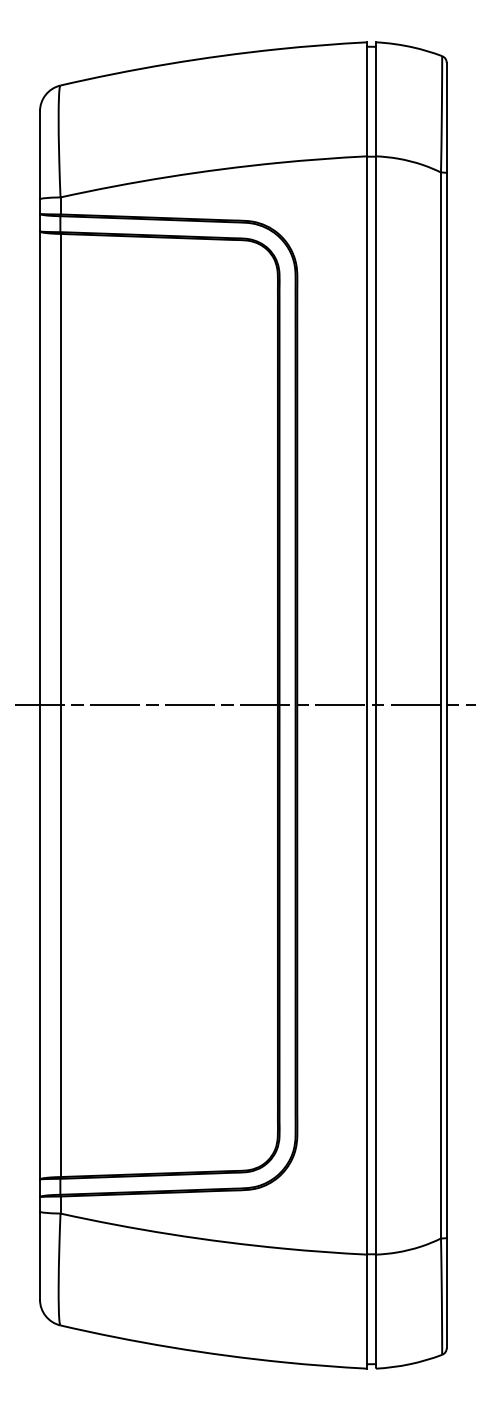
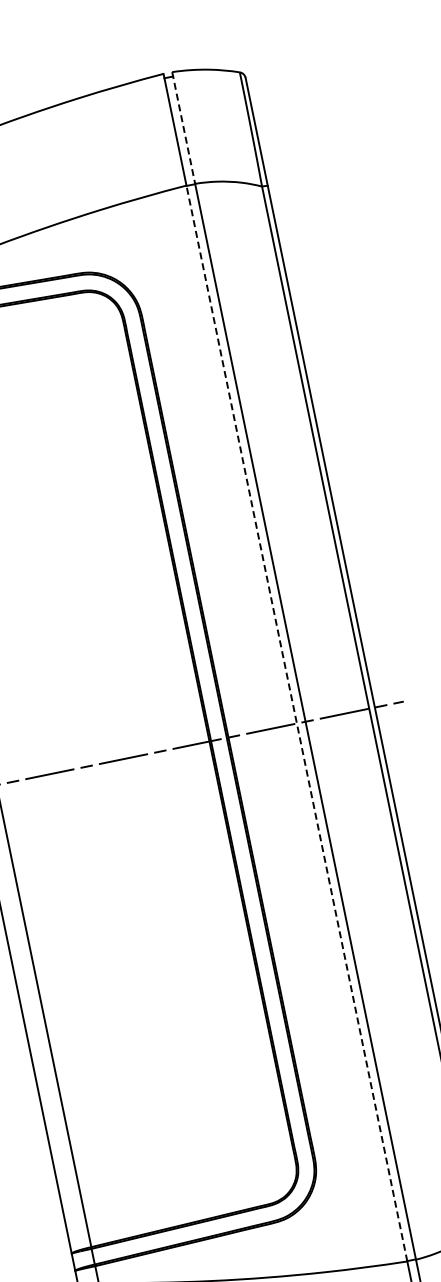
line: (375, 99) -> (183, 128), solid -> dashed
line: (367, 705) -> (297, 723), solid -> dashed

